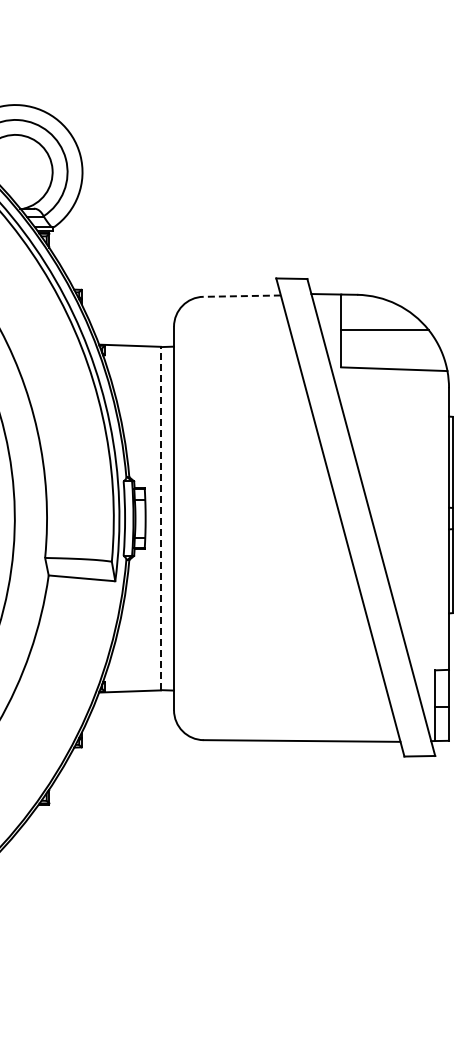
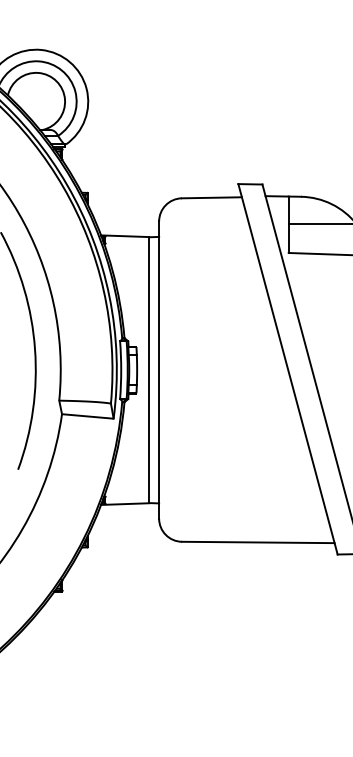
line: (242, 296) -> (212, 198), dashed -> solid
line: (160, 518) -> (148, 370), dashed -> solid

